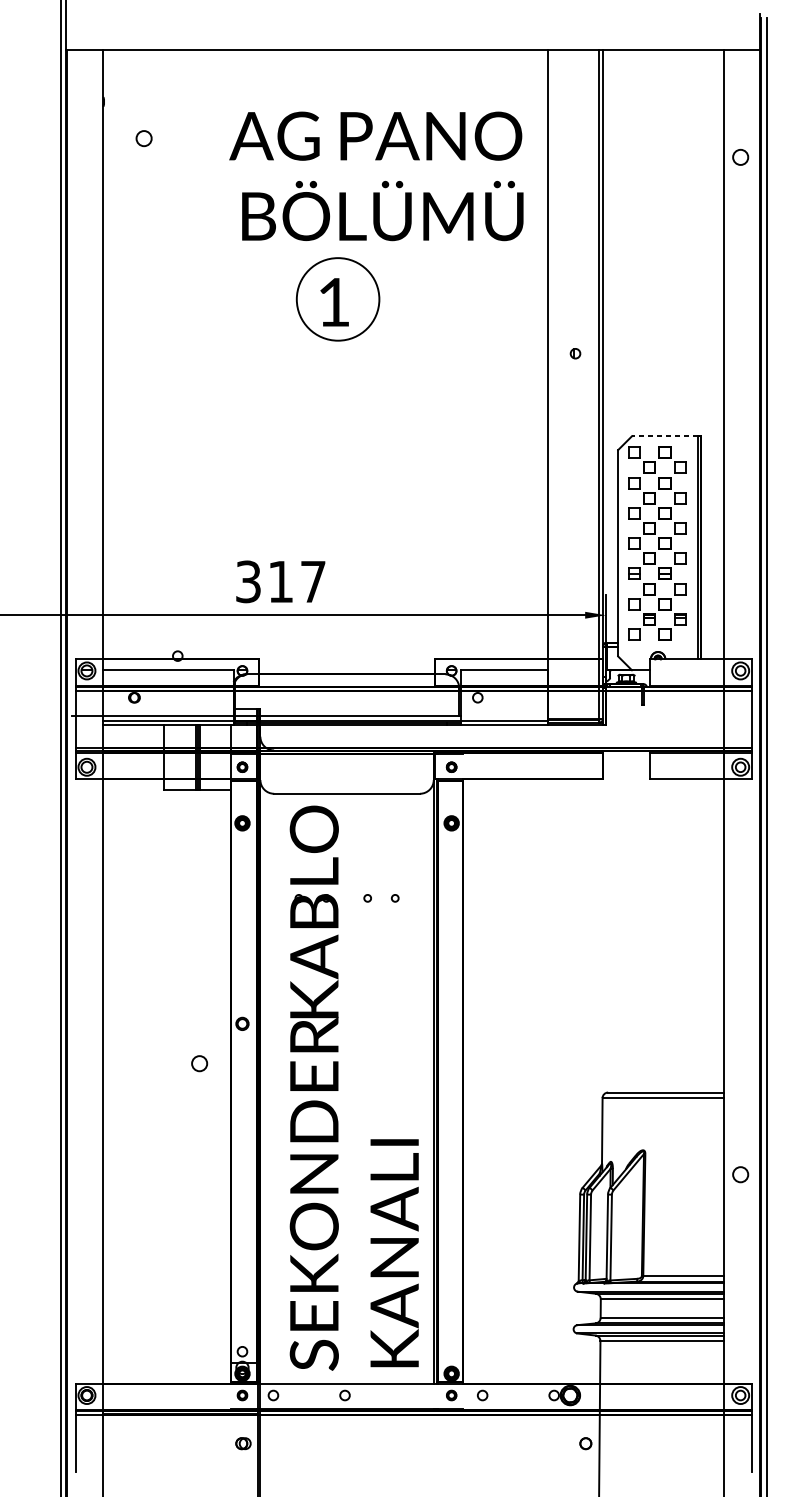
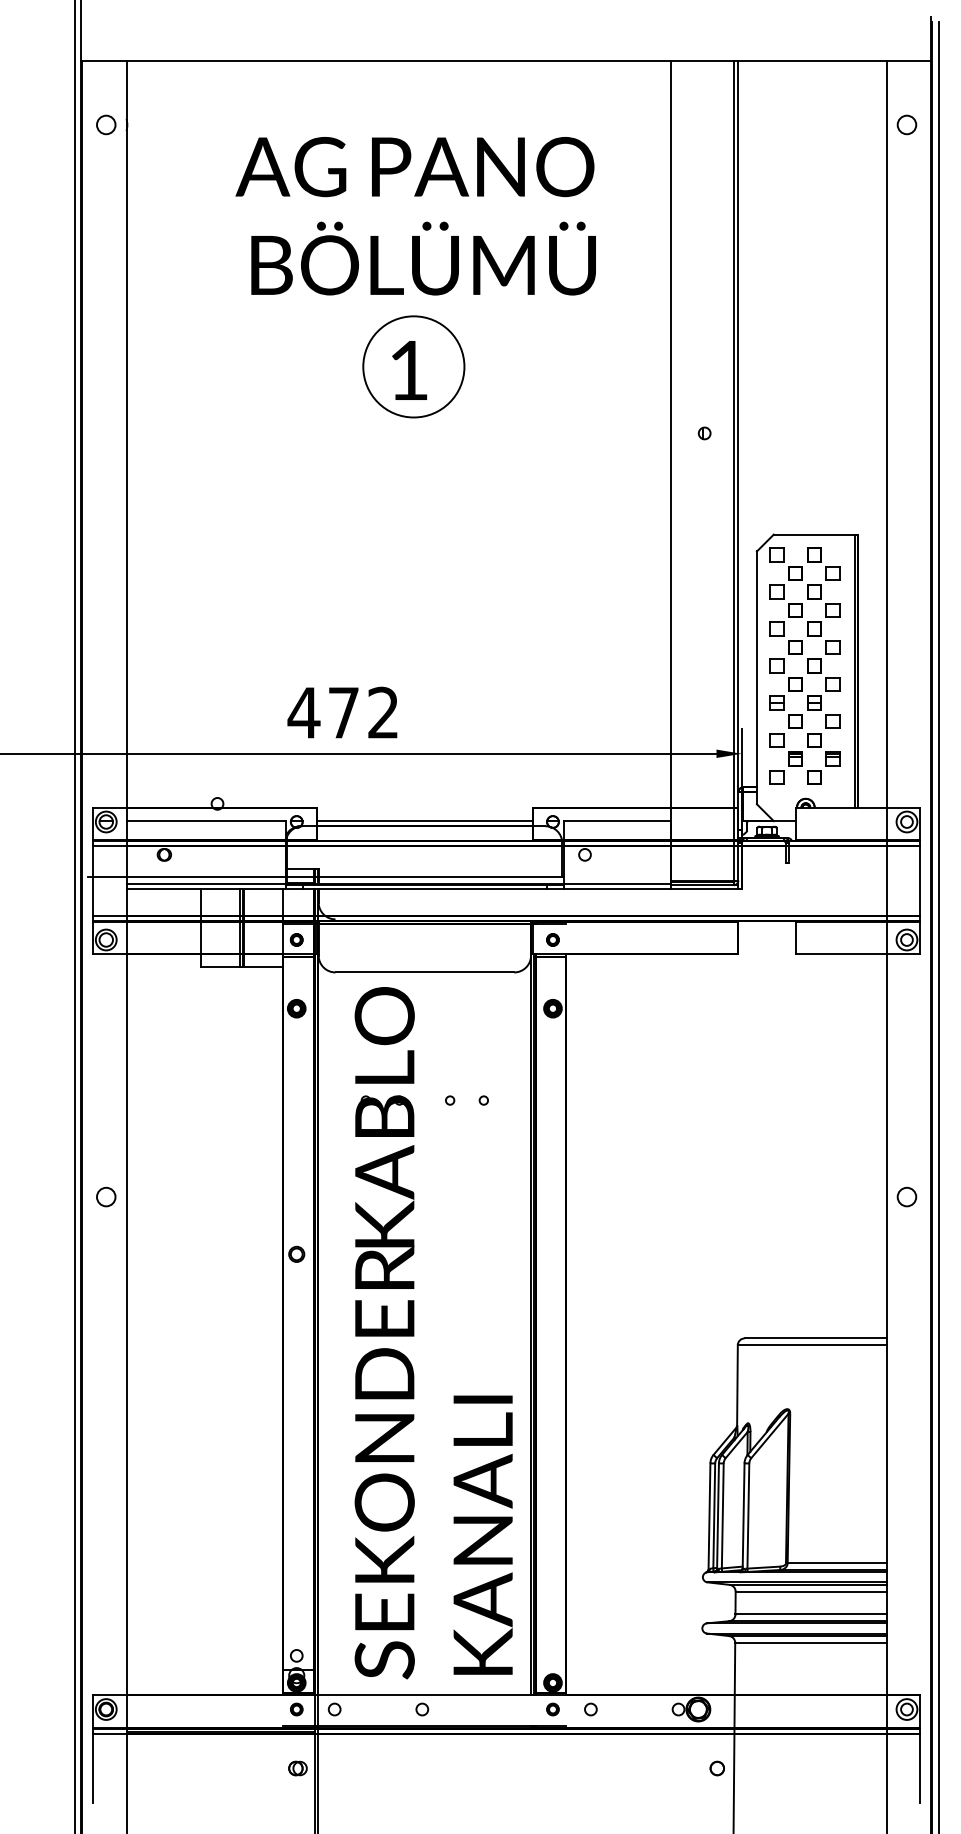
circle: (144, 138) -> (106, 124), moved
circle: (740, 157) -> (906, 124), moved
text: (376, 176) -> (415, 216), moved
line: (665, 436) -> (814, 534), dashed -> solid
text: (279, 581) -> (342, 712), 317 -> 472
line: (346, 670) -> (424, 821), added
circle: (199, 1063) -> (106, 1196), moved
circle: (740, 1174) -> (906, 1196), moved

